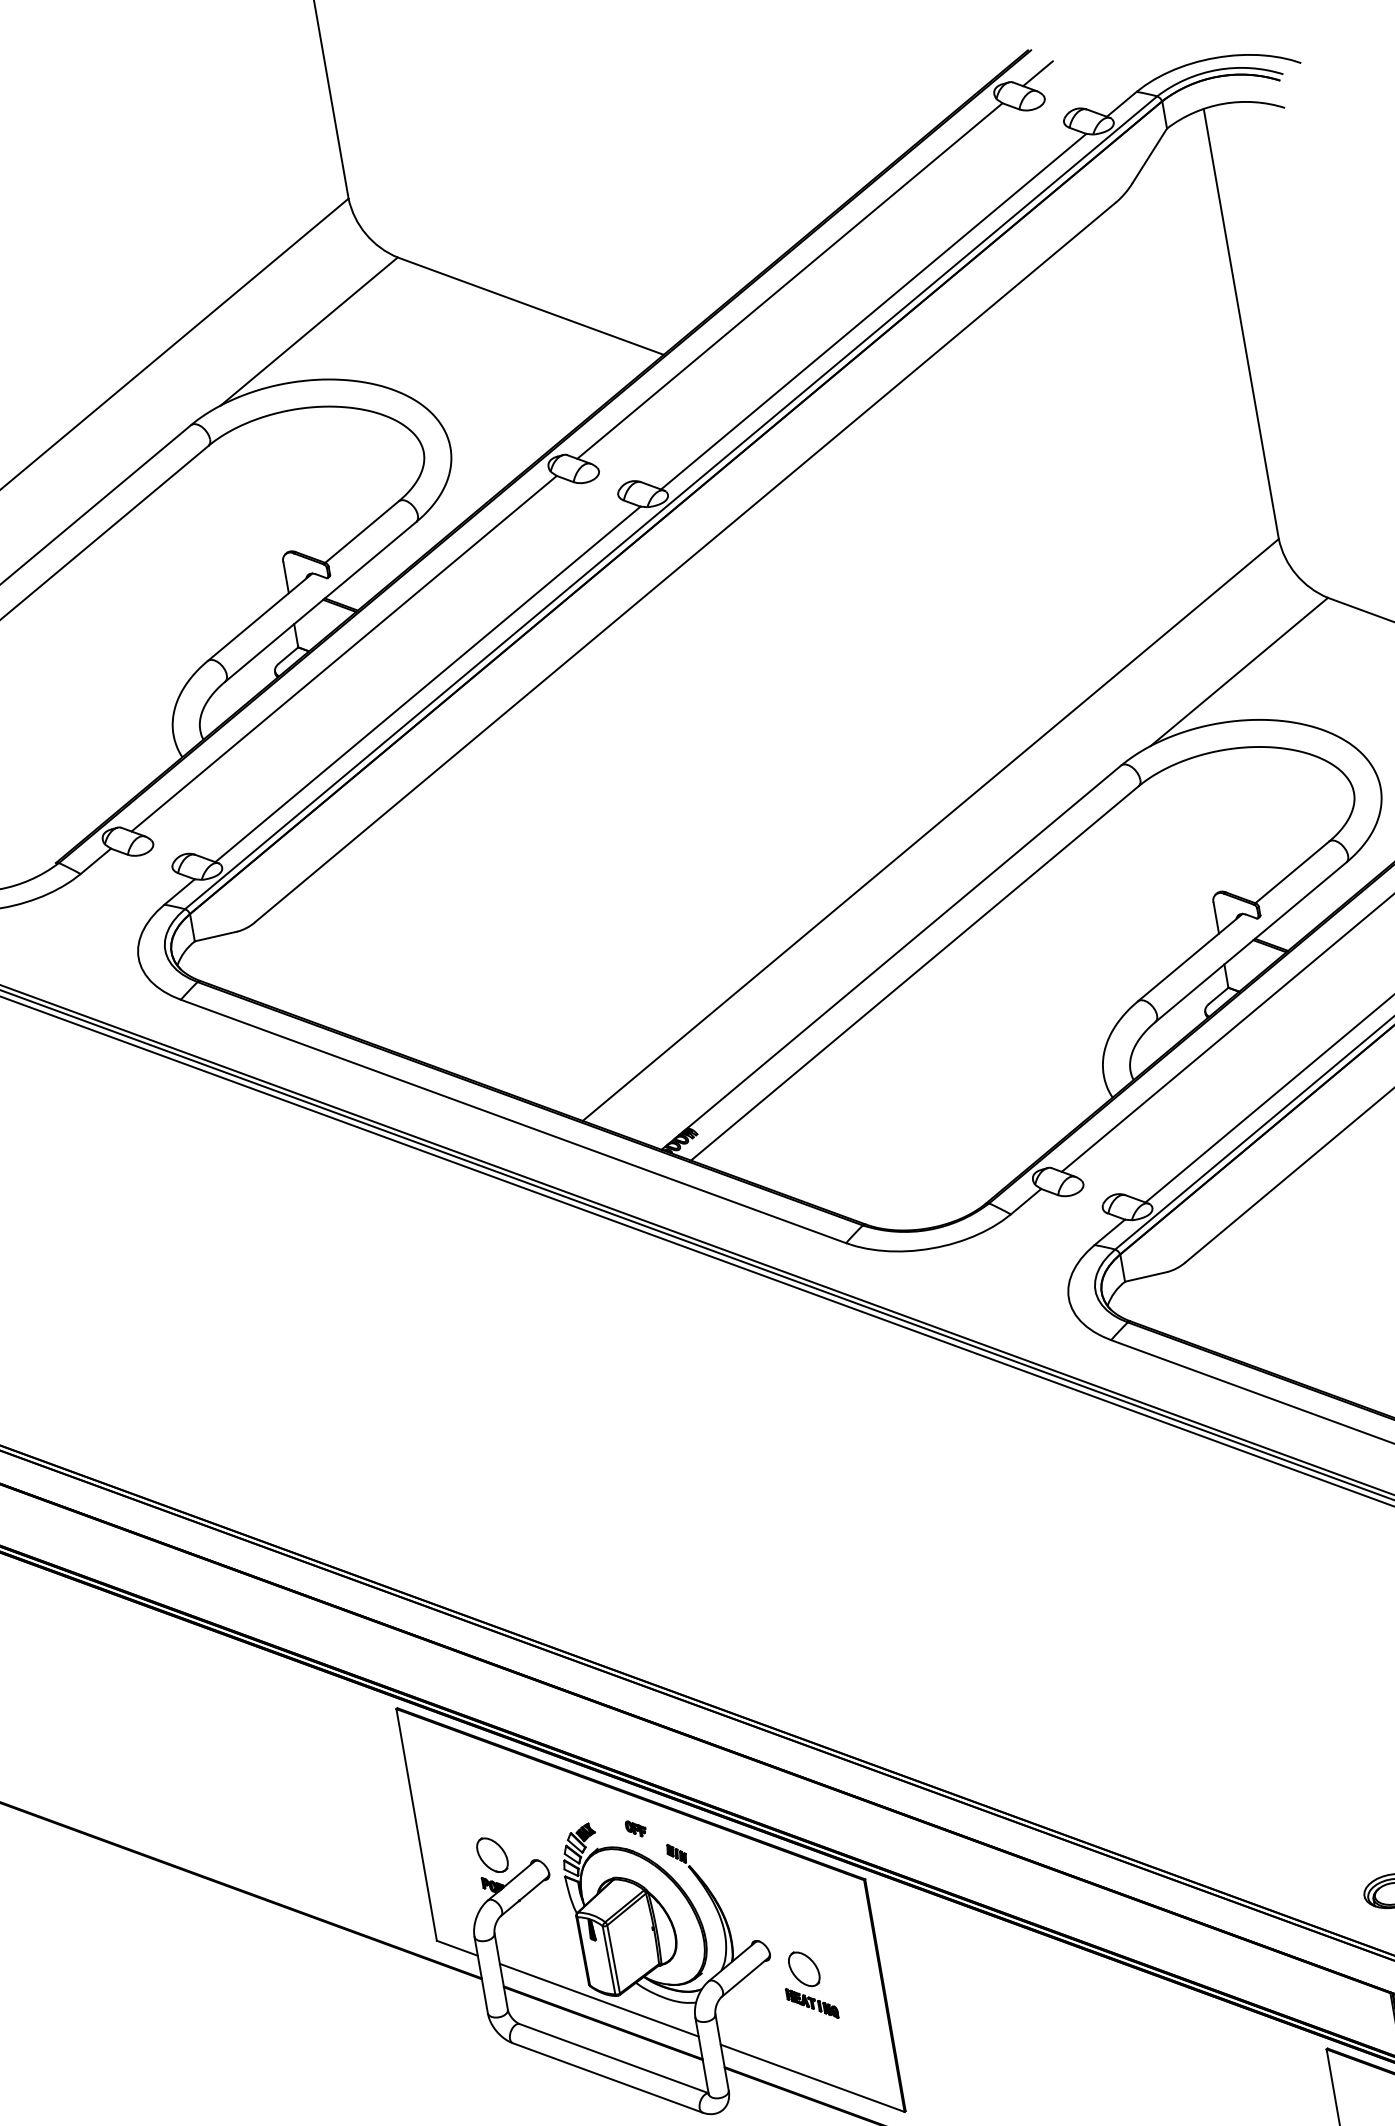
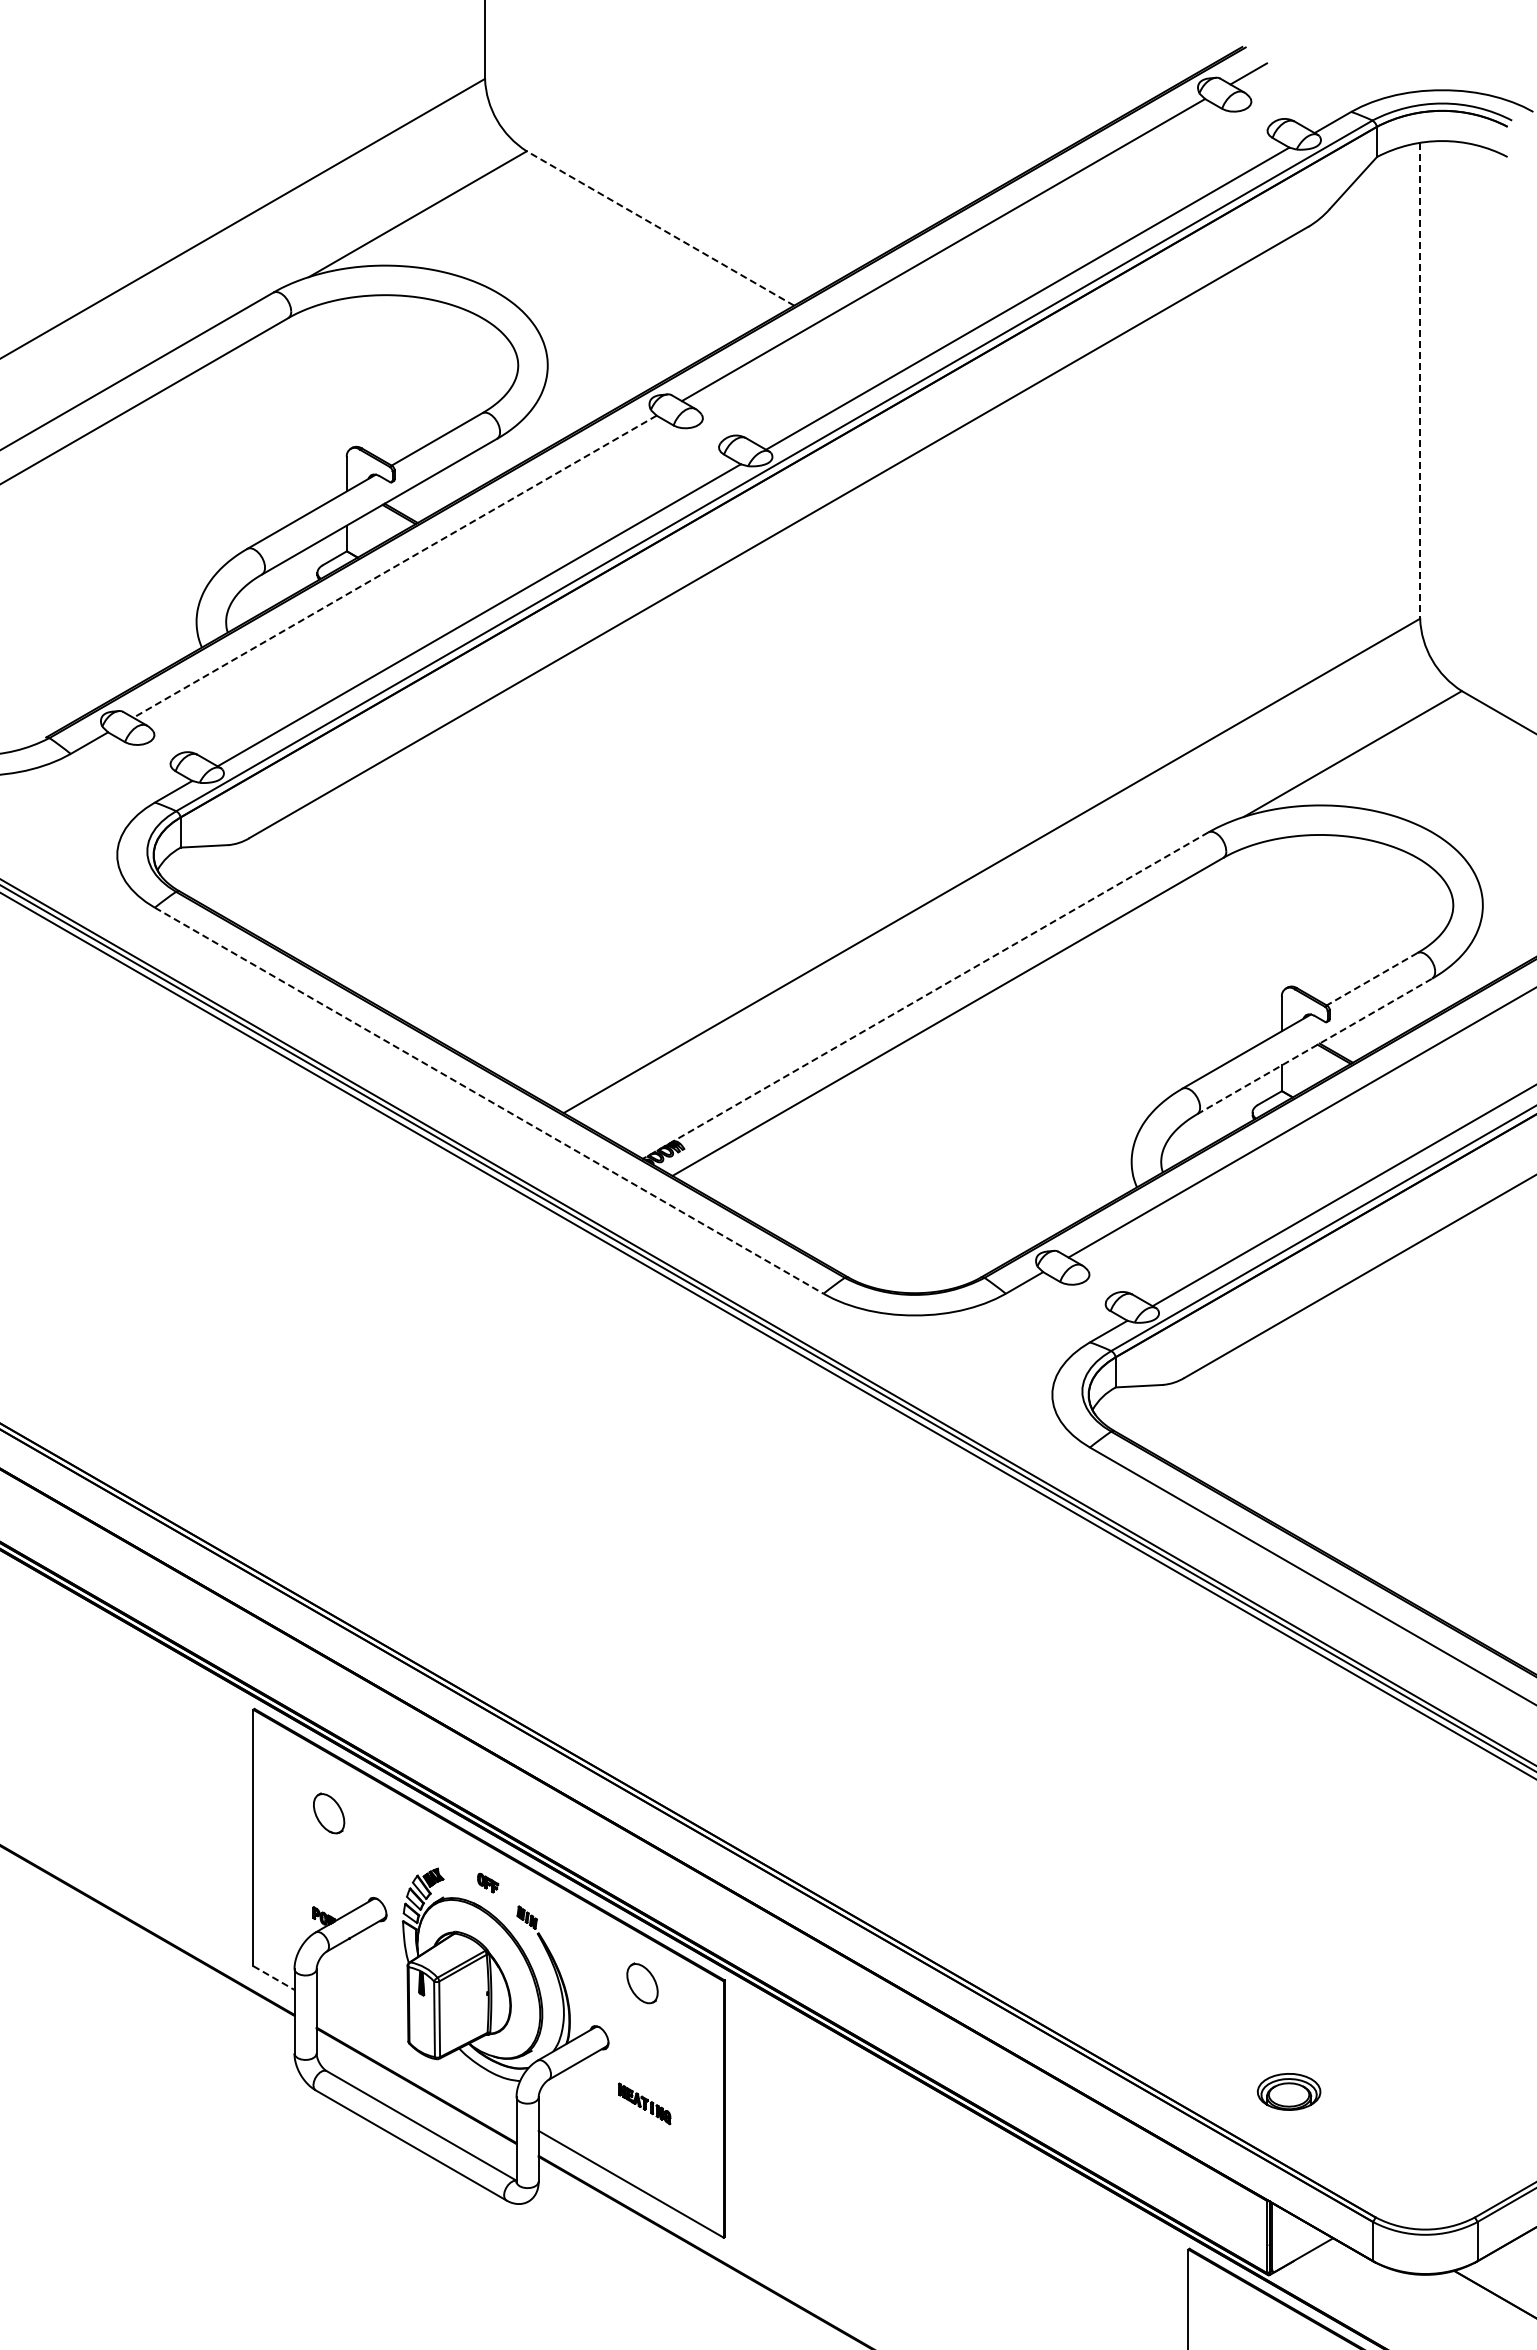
line: (530, 306) -> (660, 228), solid -> dashed
line: (1241, 323) -> (1420, 380), solid -> dashed
line: (343, 653) -> (394, 566), solid -> dashed
line: (1291, 872) -> (1371, 979), solid -> dashed
line: (1250, 942) -> (1314, 1046), solid -> dashed
line: (891, 957) -> (925, 995), solid -> dashed
line: (513, 1122) -> (489, 1101), solid -> dashed
part: (492, 1854) -> (329, 1813), moved
line: (457, 1948) -> (273, 1978), solid -> dashed
part: (804, 1969) -> (642, 1983), moved
line: (599, 2000) -> (416, 2060), removed

